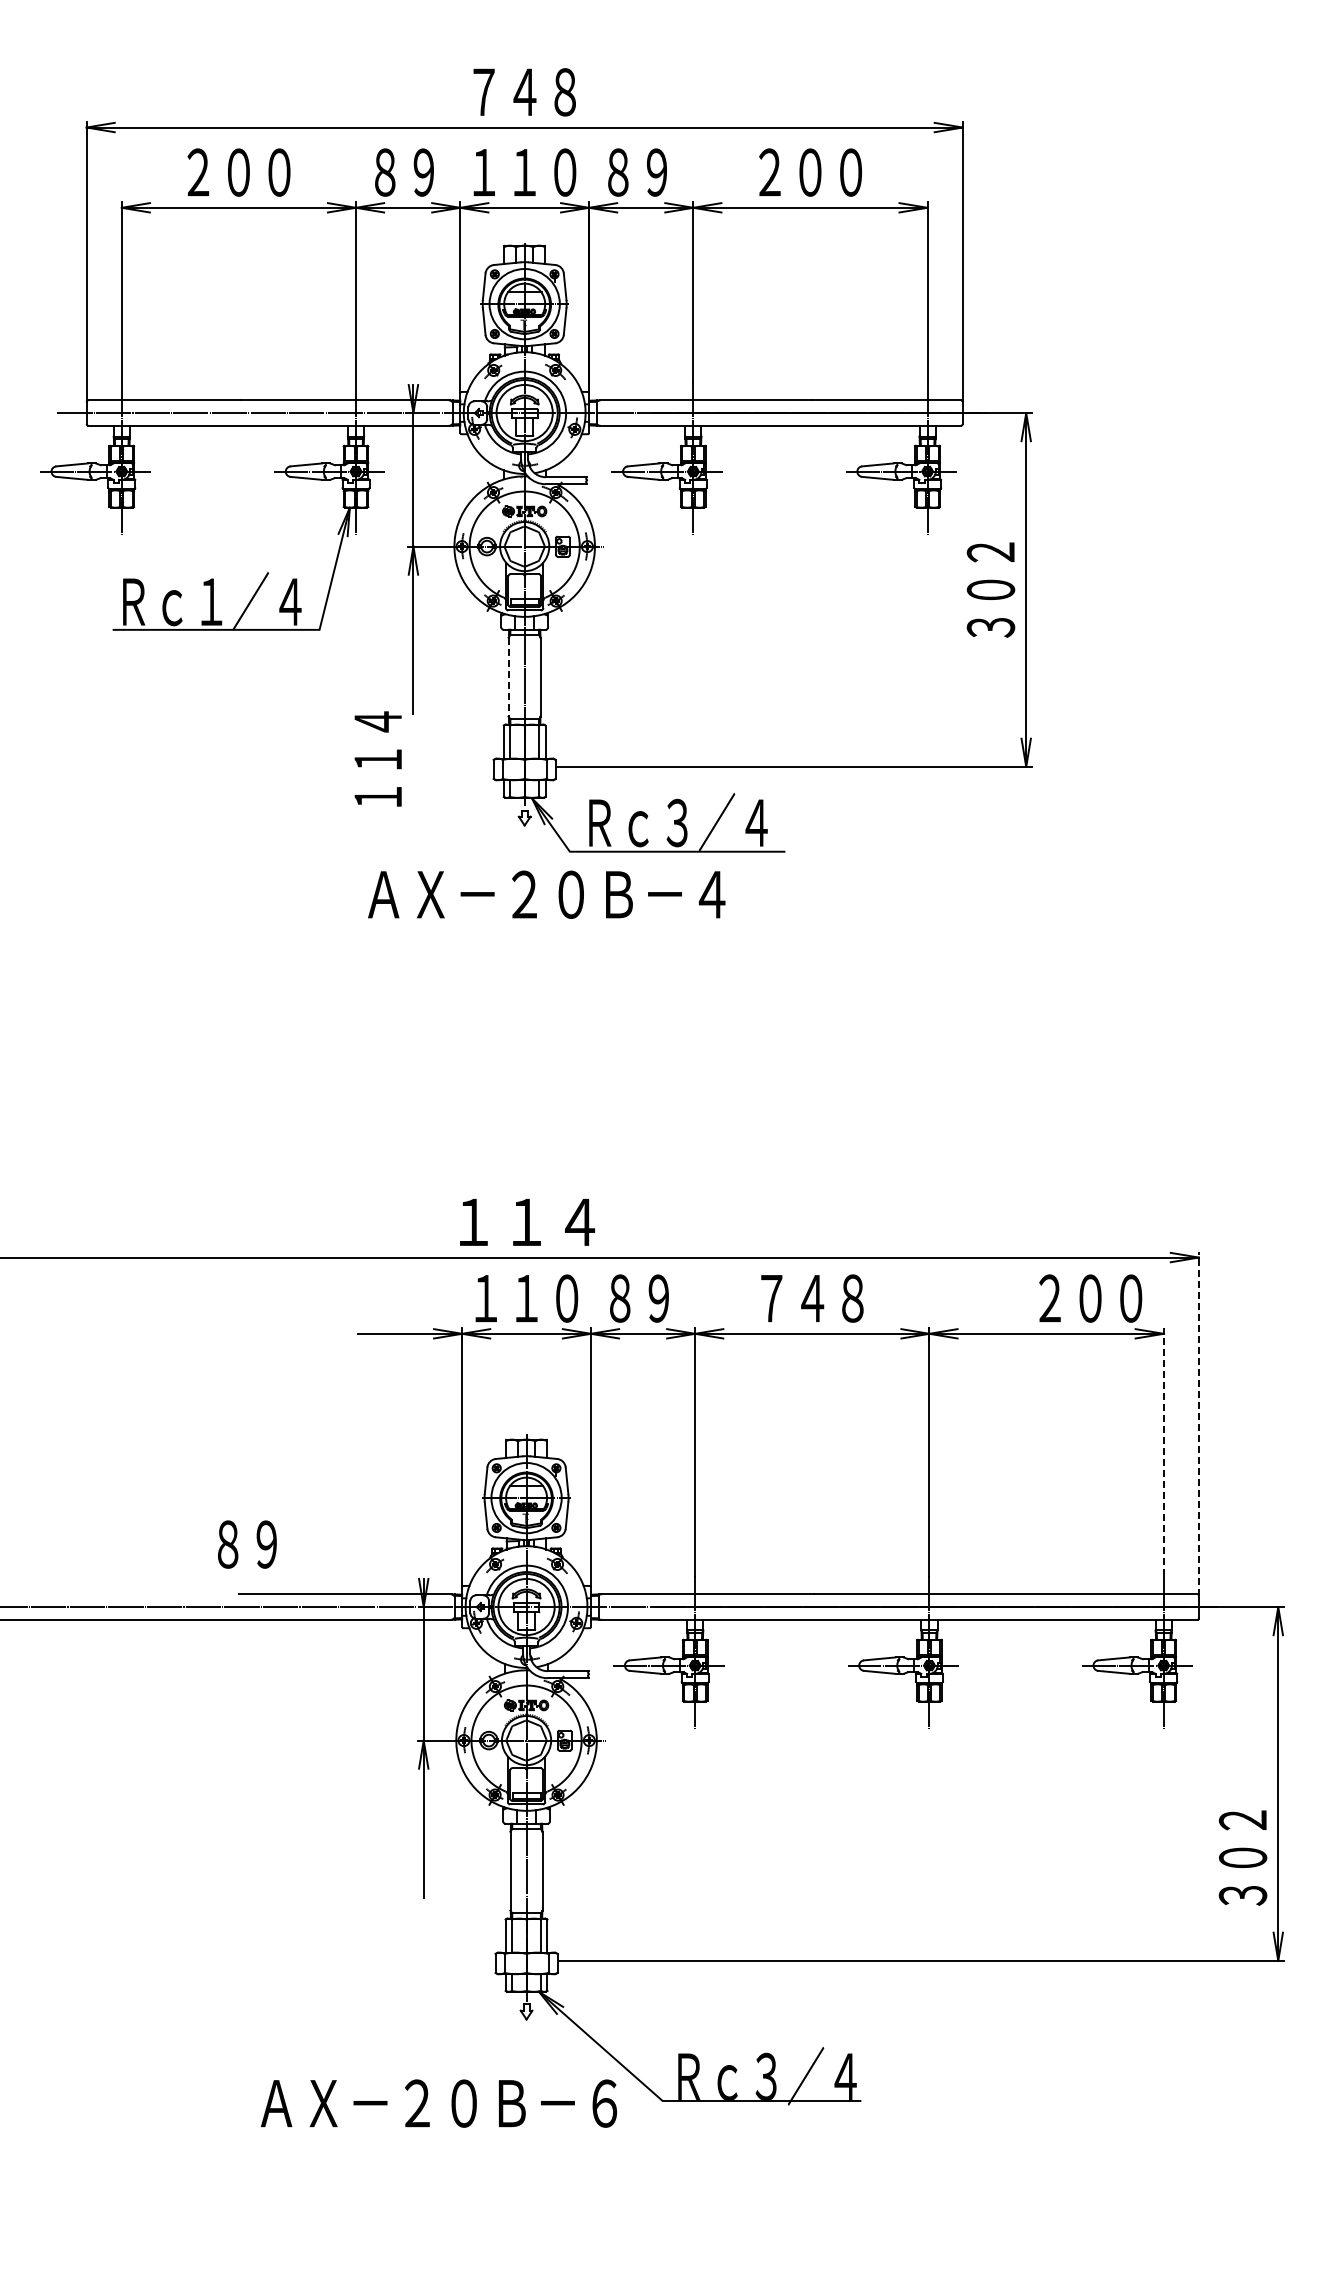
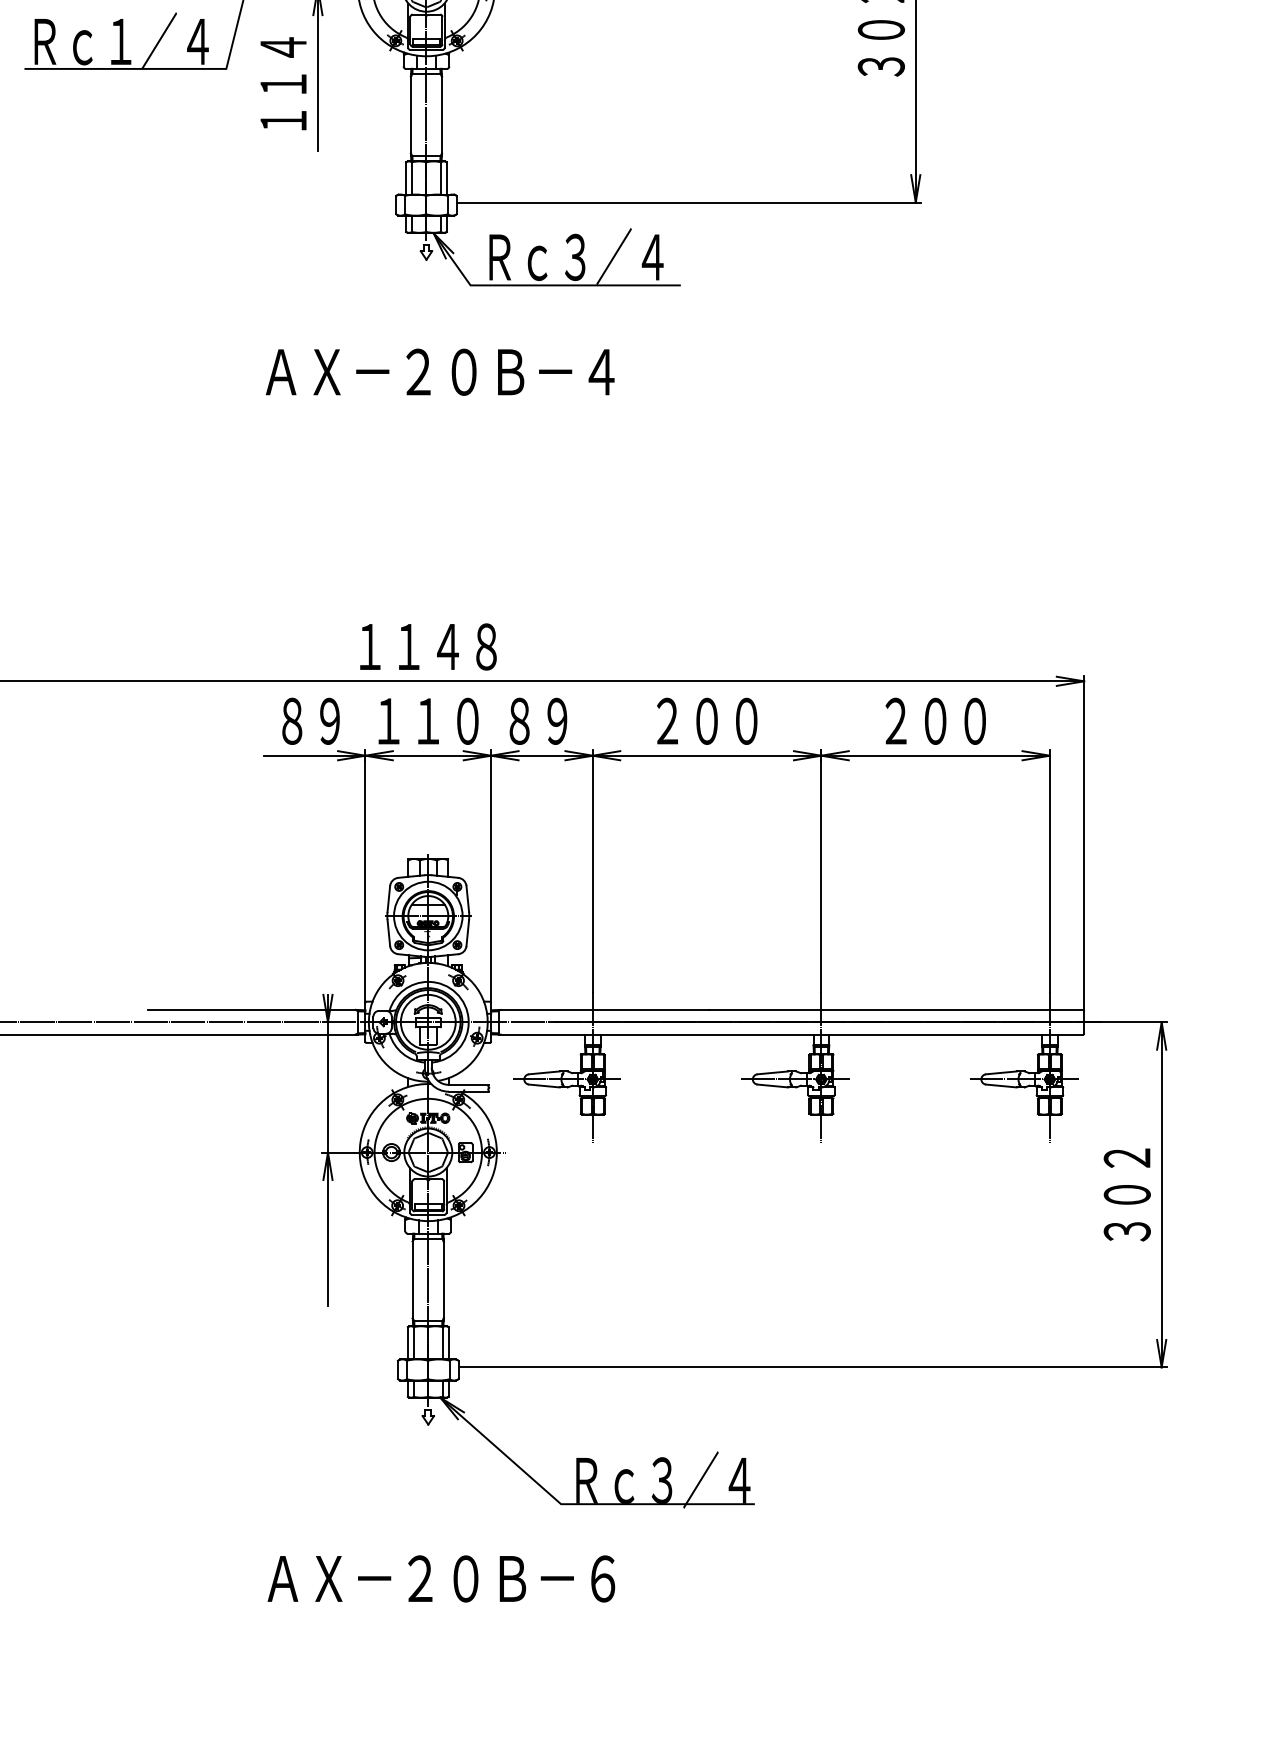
line: (508, 677) -> (410, 115), dashed -> solid
text: (377, 758) -> (282, 83), moved
text: (546, 894) -> (439, 372), moved
text: (526, 1222) -> (428, 647), １１４ -> １１４８
text: (812, 1298) -> (707, 721), ７４８ -> ２００
text: (1090, 1298) -> (935, 721), moved
line: (1198, 1423) -> (1083, 843), dashed -> solid
line: (1163, 1451) -> (1049, 870), dashed -> solid
text: (247, 1544) -> (311, 721), moved
text: (1242, 1857) -> (1126, 1194), moved
text: (438, 2103) -> (440, 1578), moved

